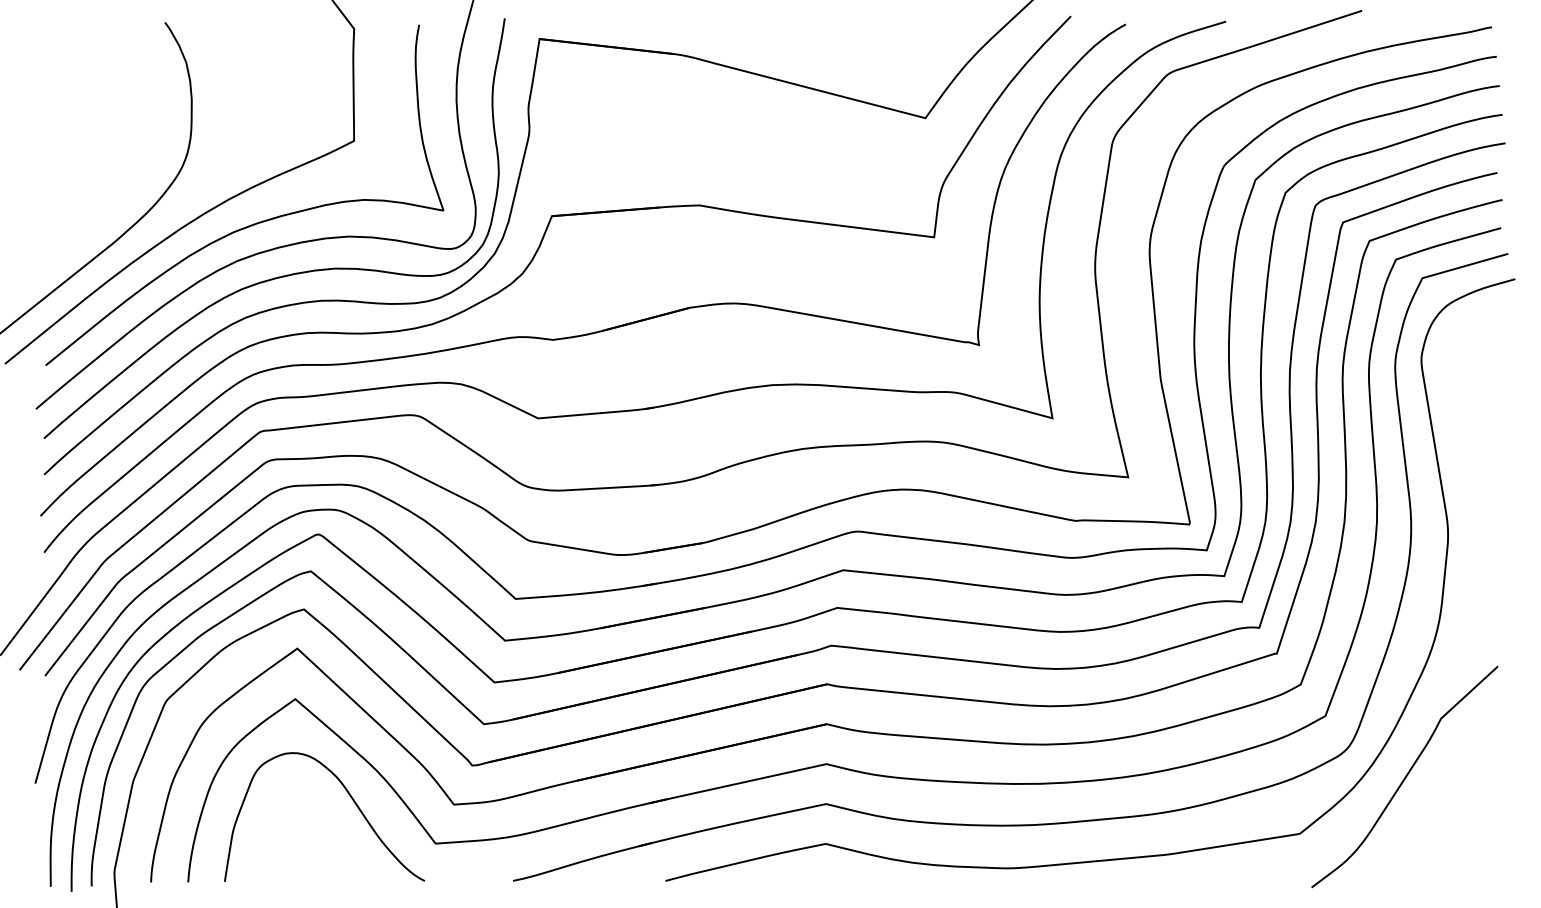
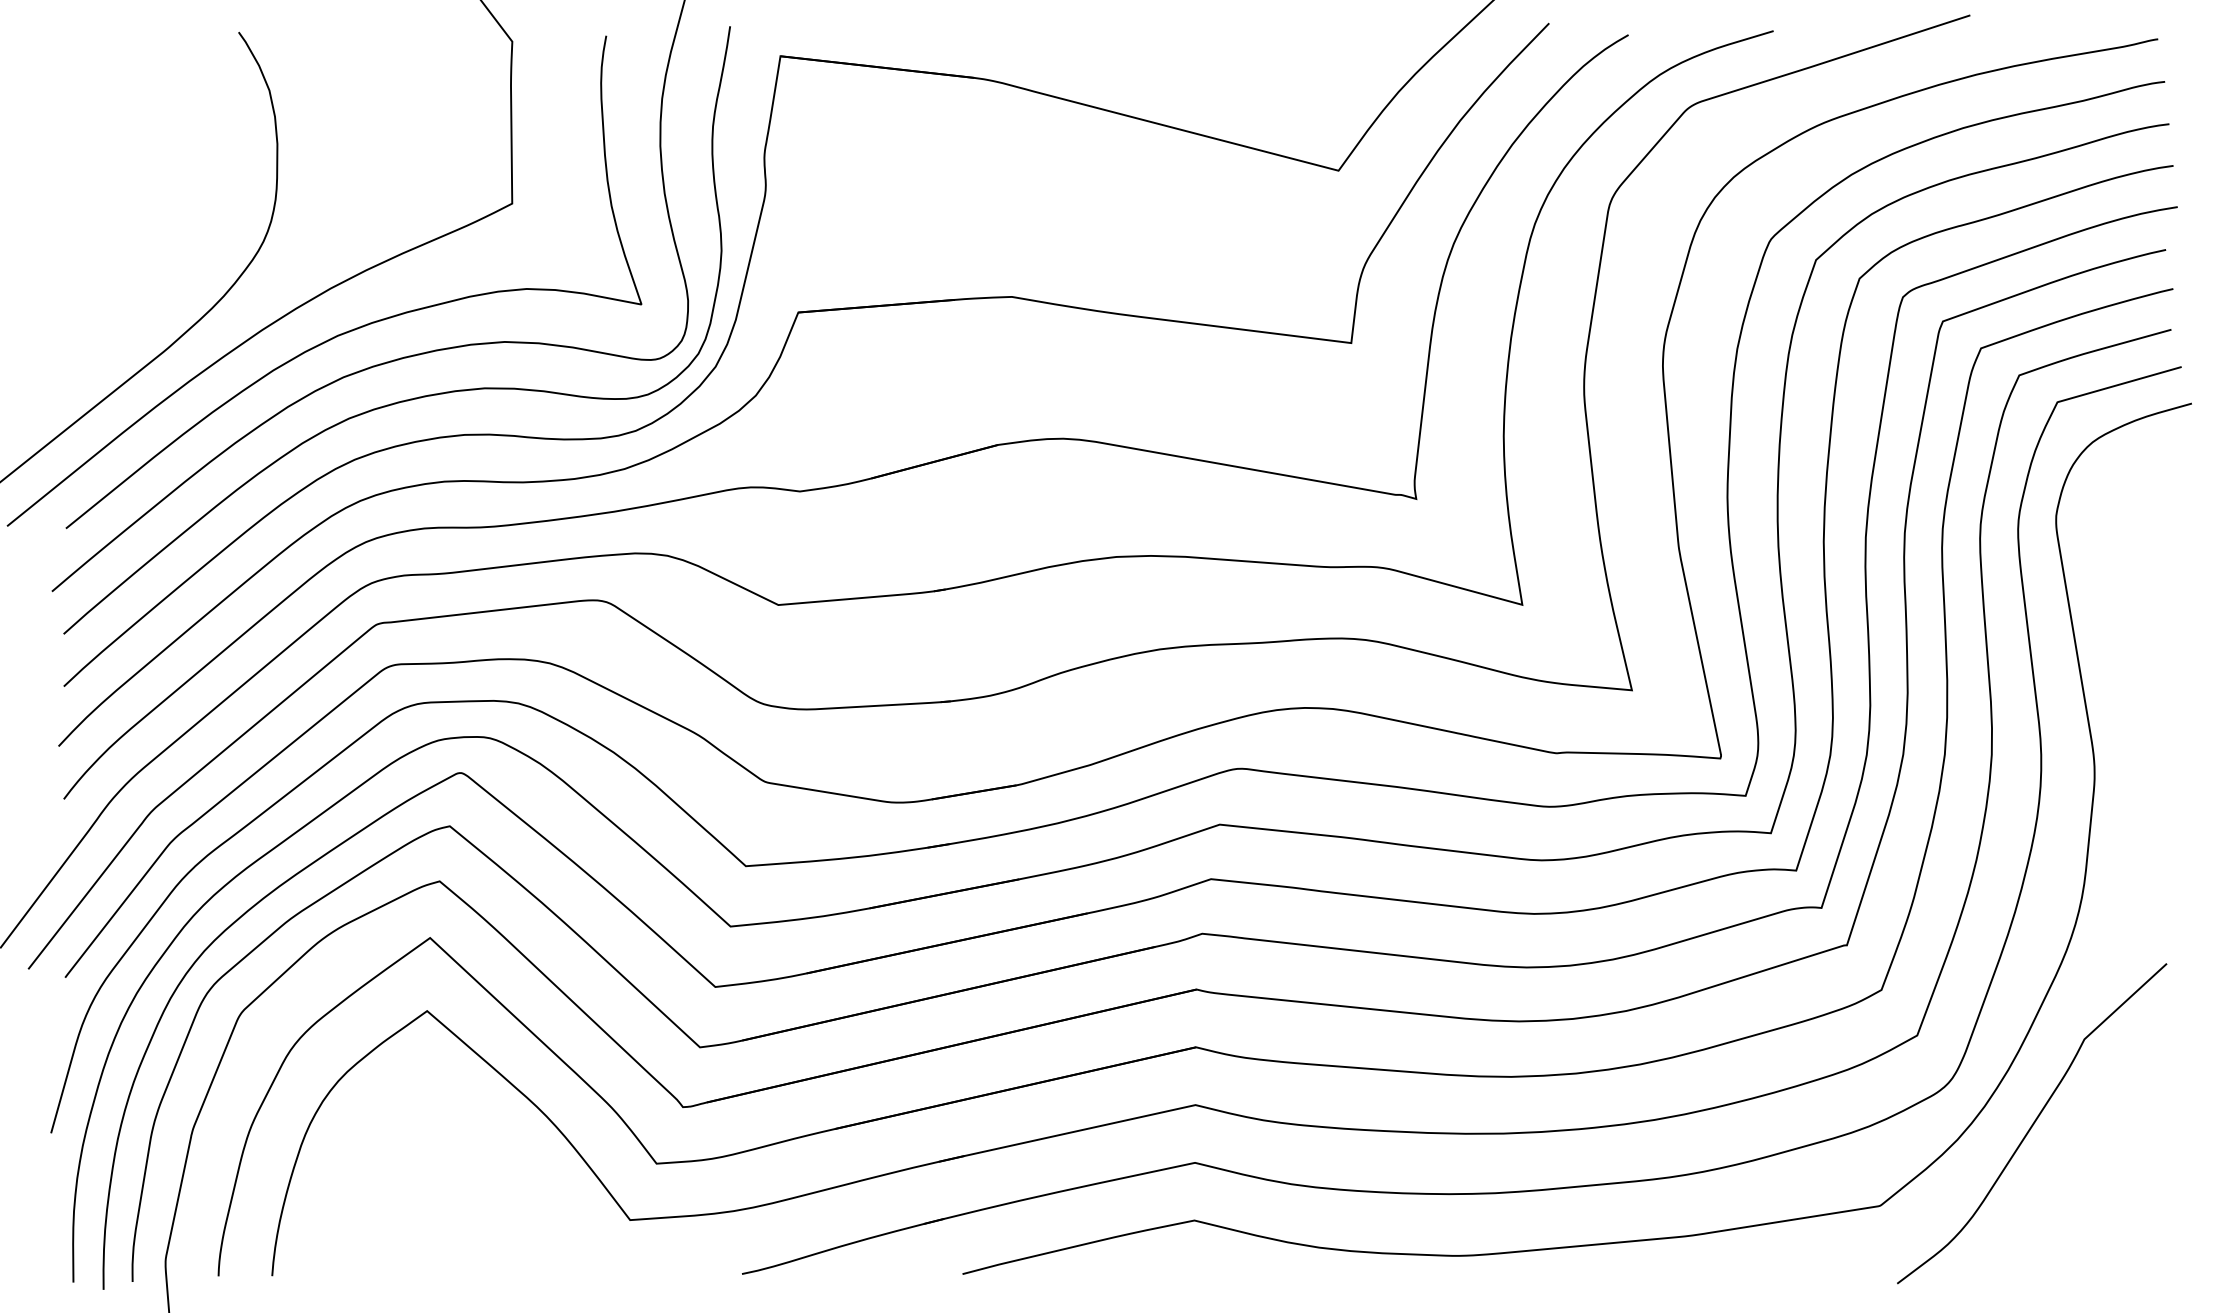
curve: (351, 799) -> (508, 1156), removed

